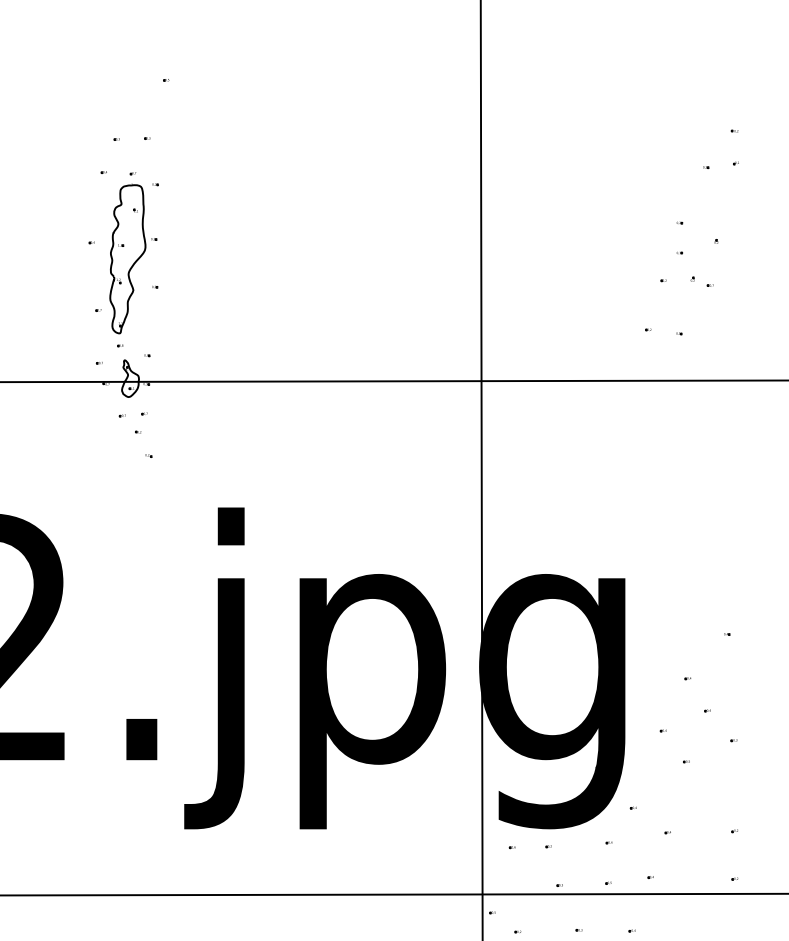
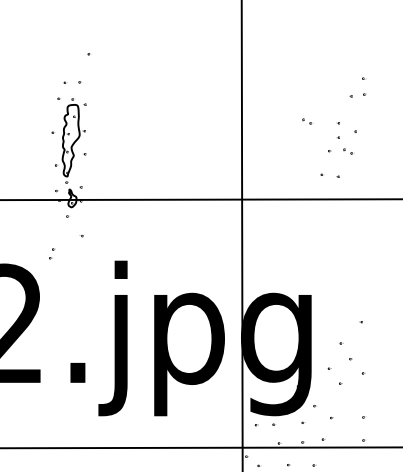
part: (616, 219) -> (307, 121), added
part: (140, 422) -> (52, 253), moved

